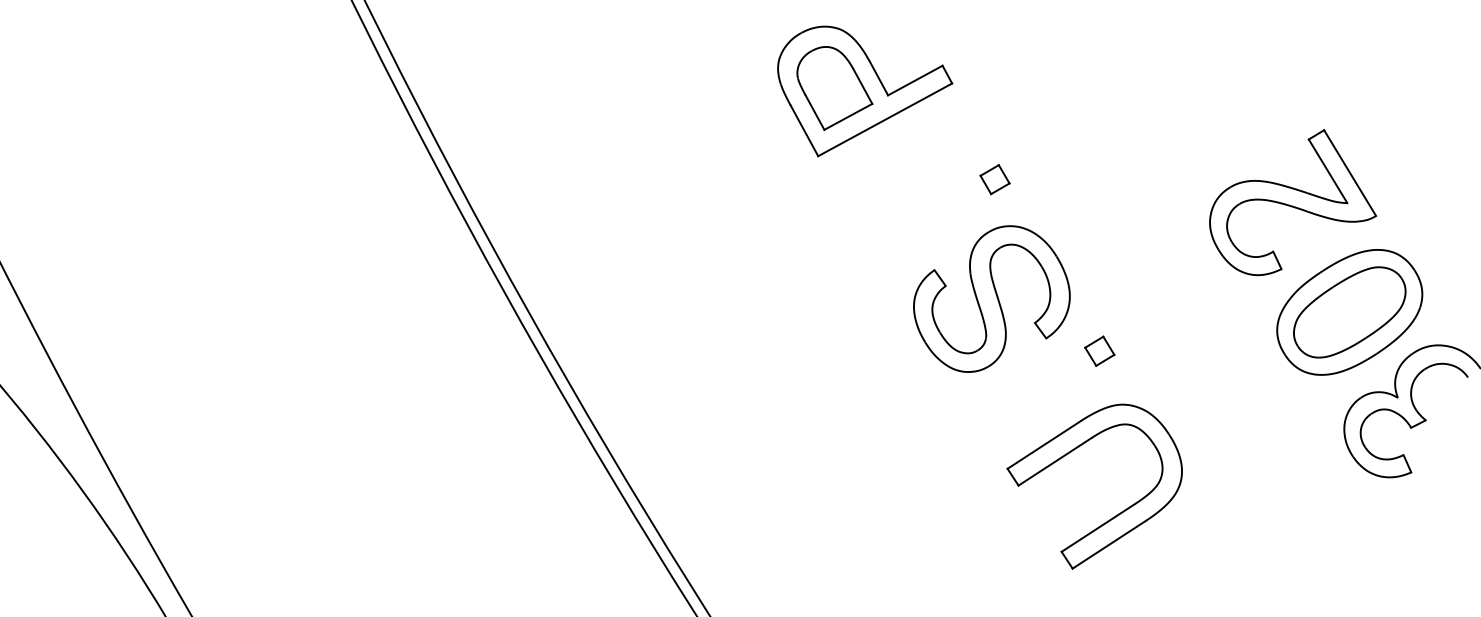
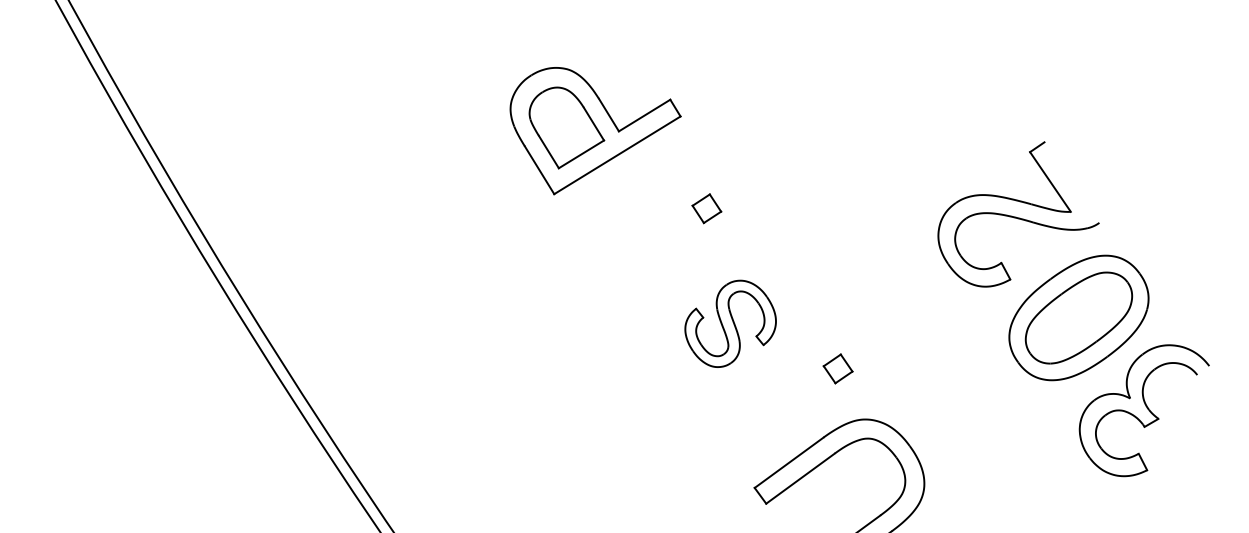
line: (1350, 172) -> (1072, 181), removed
part: (994, 179) -> (706, 208), moved
part: (991, 298) -> (730, 323), size x0.6

